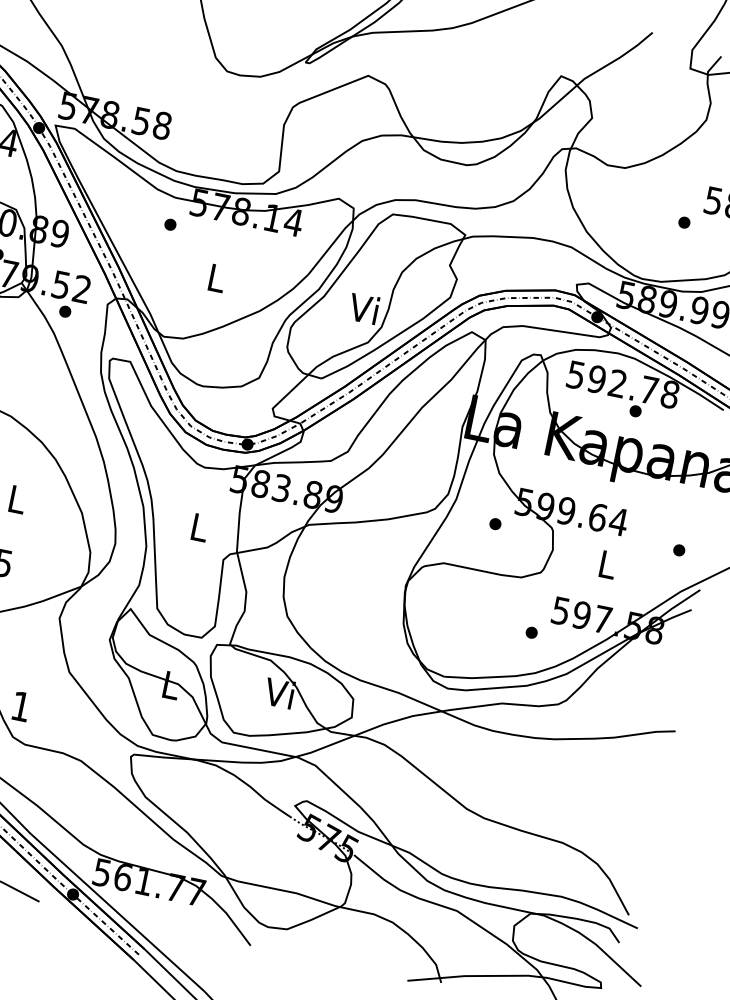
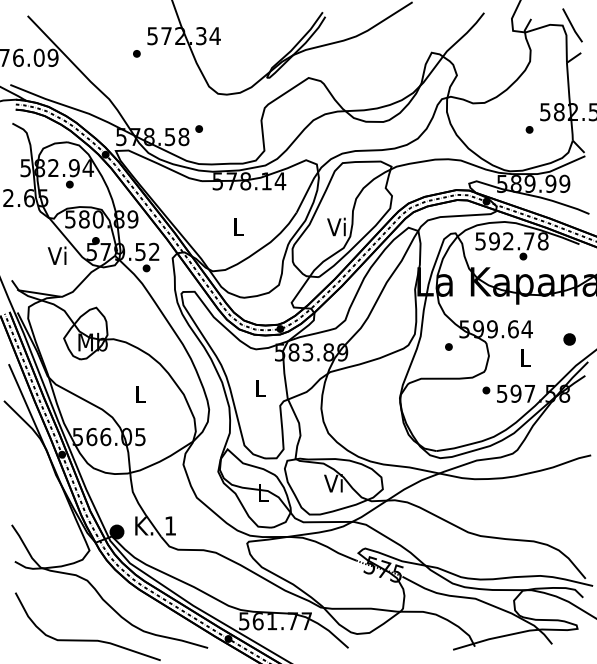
part: (169, 223) -> (198, 128), moved
part: (679, 550) -> (569, 339), size x1.6
part: (531, 632) -> (486, 390), moved

